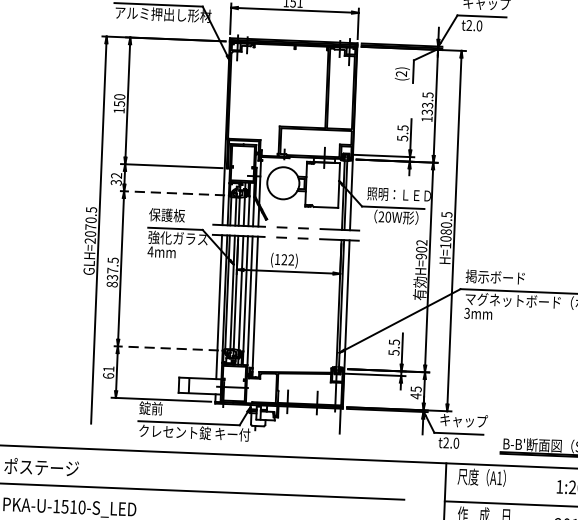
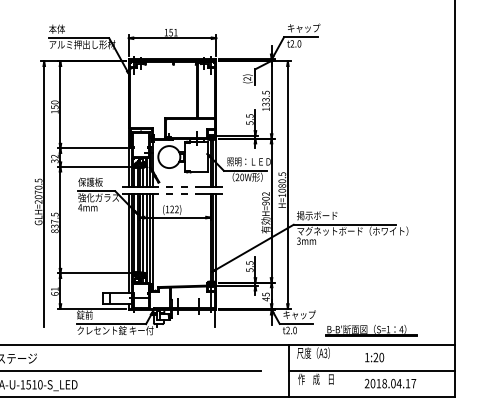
line: (172, 192) -> (93, 166), dashed -> solid
line: (166, 348) -> (93, 273), dashed -> solid
text: (499, 478) -> (325, 353), A1 -> A3

